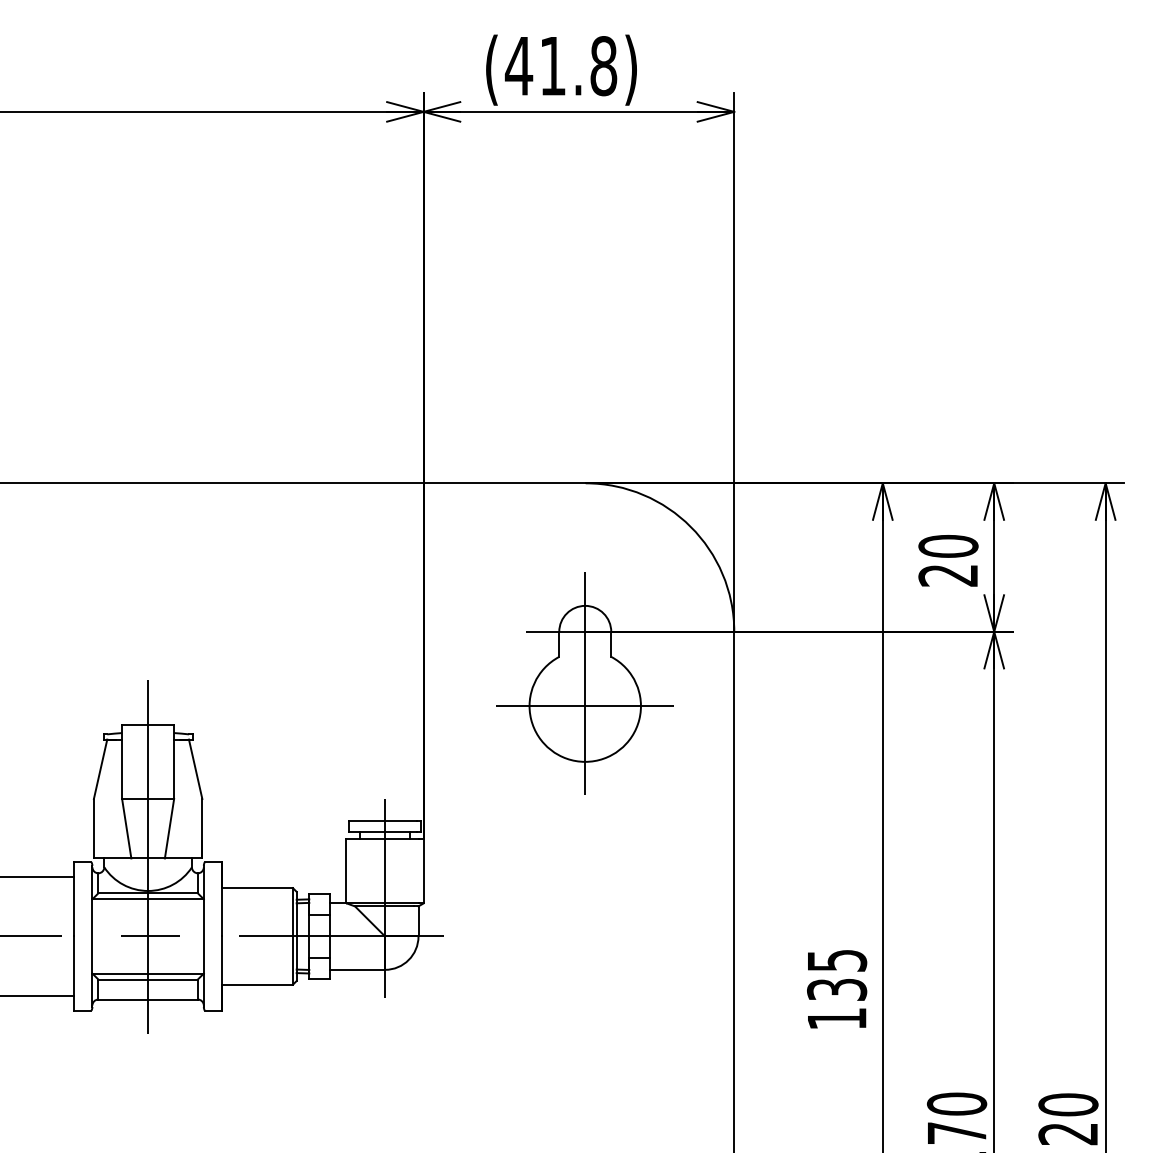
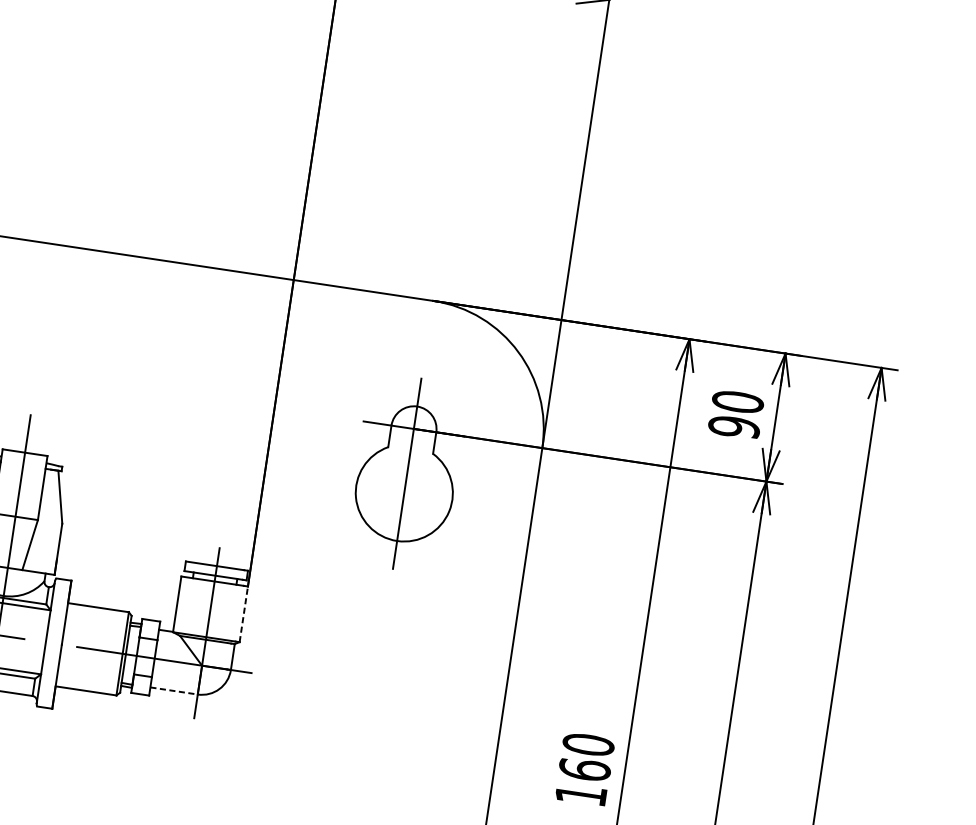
text: (948, 575) -> (734, 427), 20 -> 90
line: (585, 706) -> (404, 493), removed
line: (423, 870) -> (243, 613), solid -> dashed
line: (358, 969) -> (174, 690), solid -> dashed
text: (837, 975) -> (587, 757), 135 -> 160

